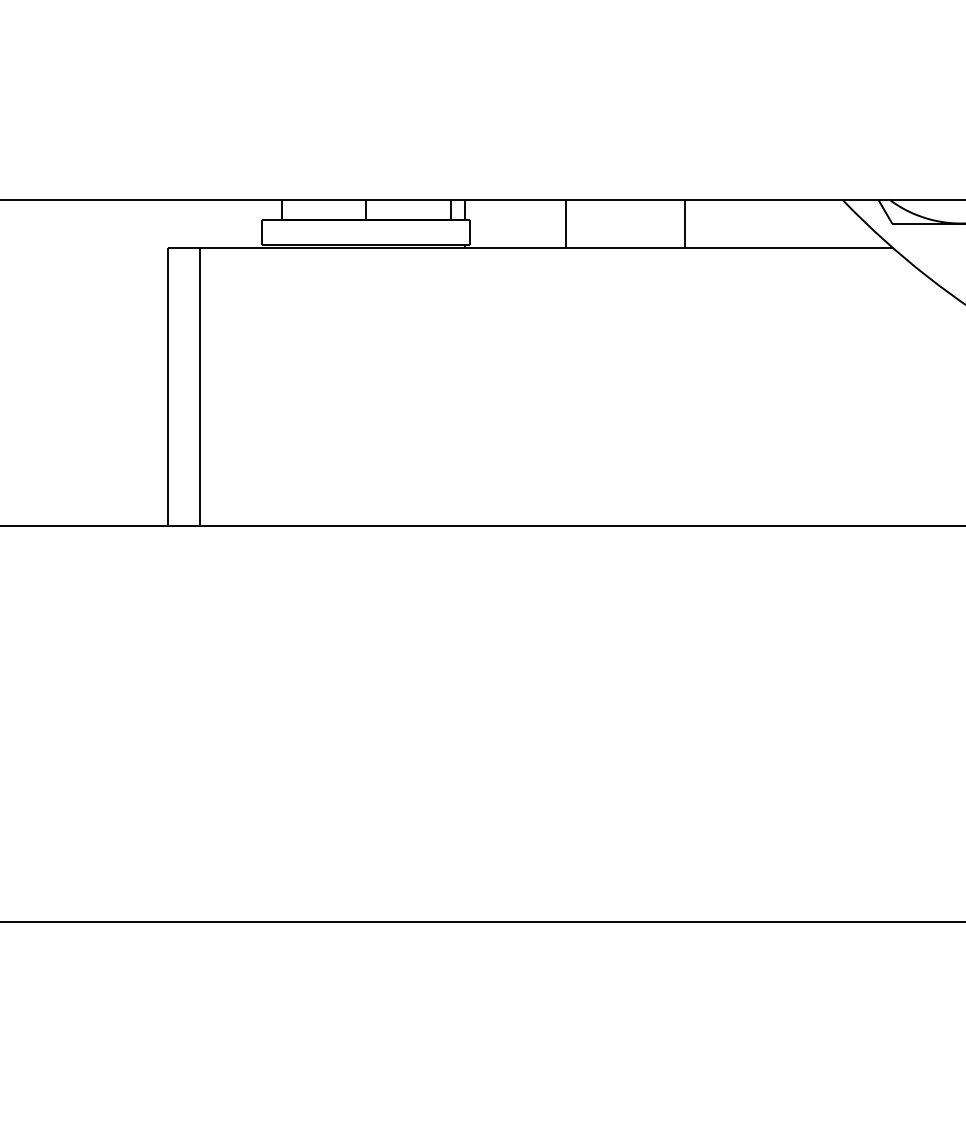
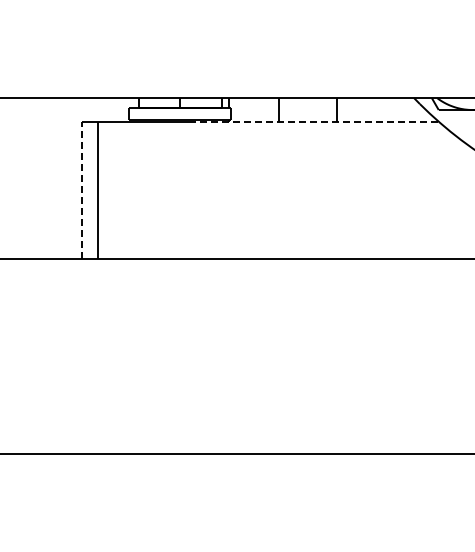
line: (639, 246) -> (314, 121), solid -> dashed
line: (167, 385) -> (82, 189), solid -> dashed

